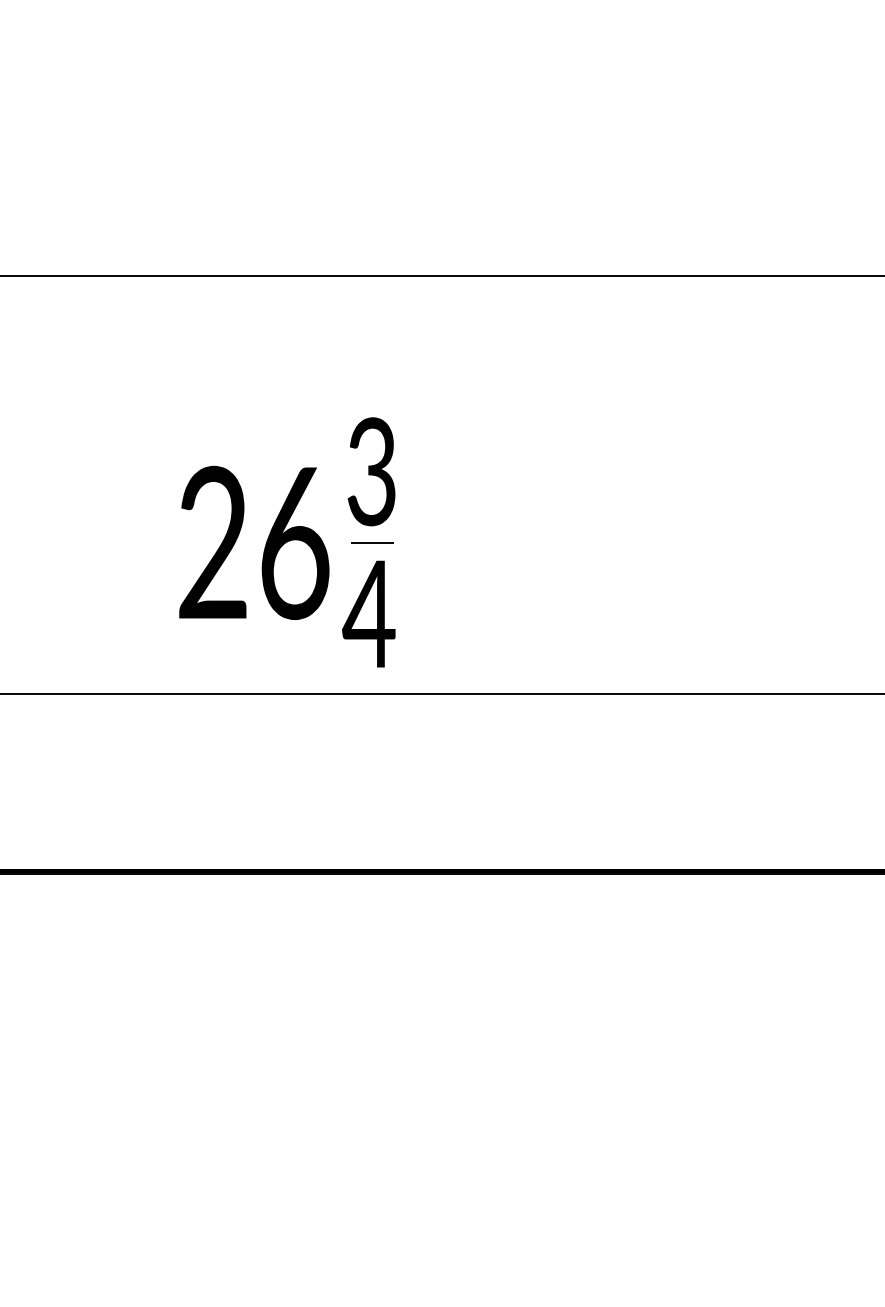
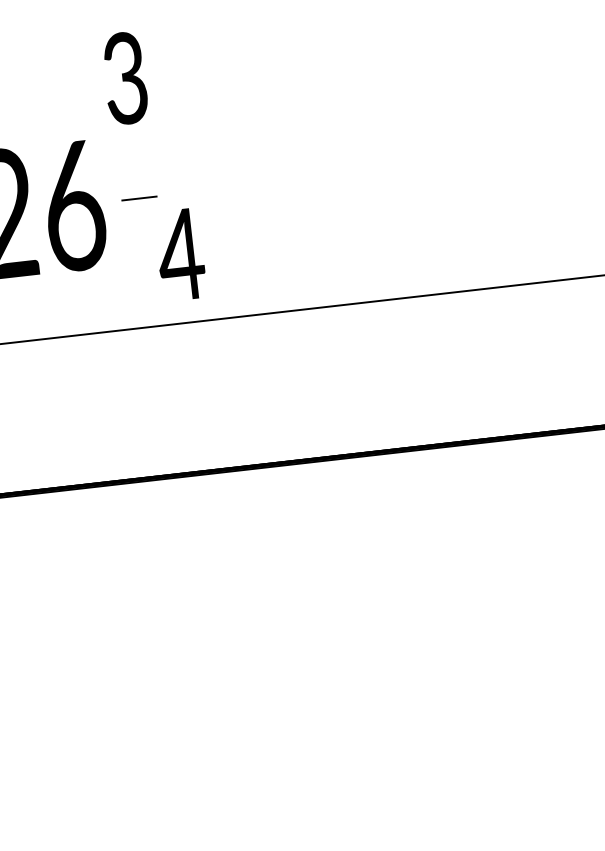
text: (371, 471) -> (125, 78), moved
text: (368, 613) -> (180, 254), moved

